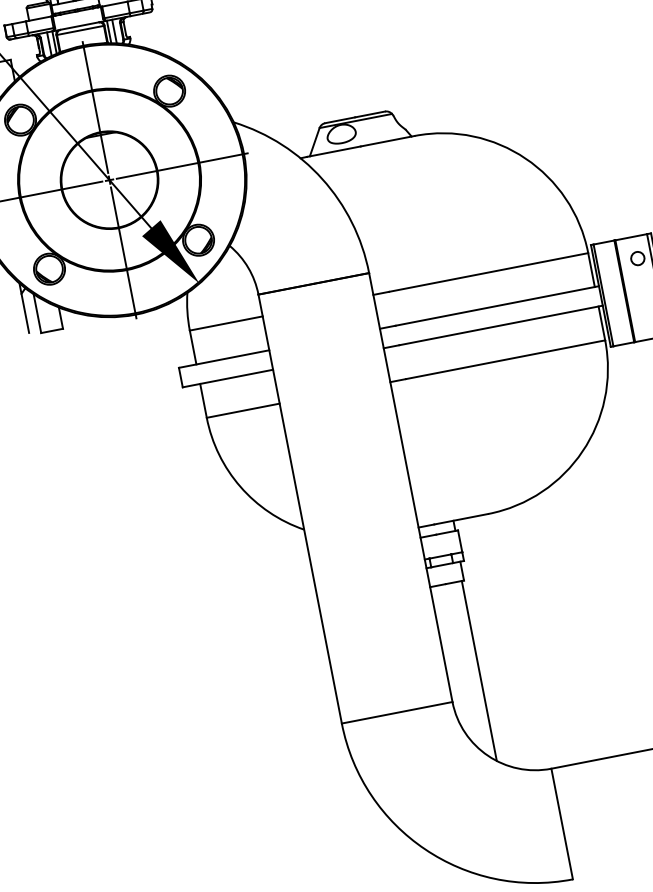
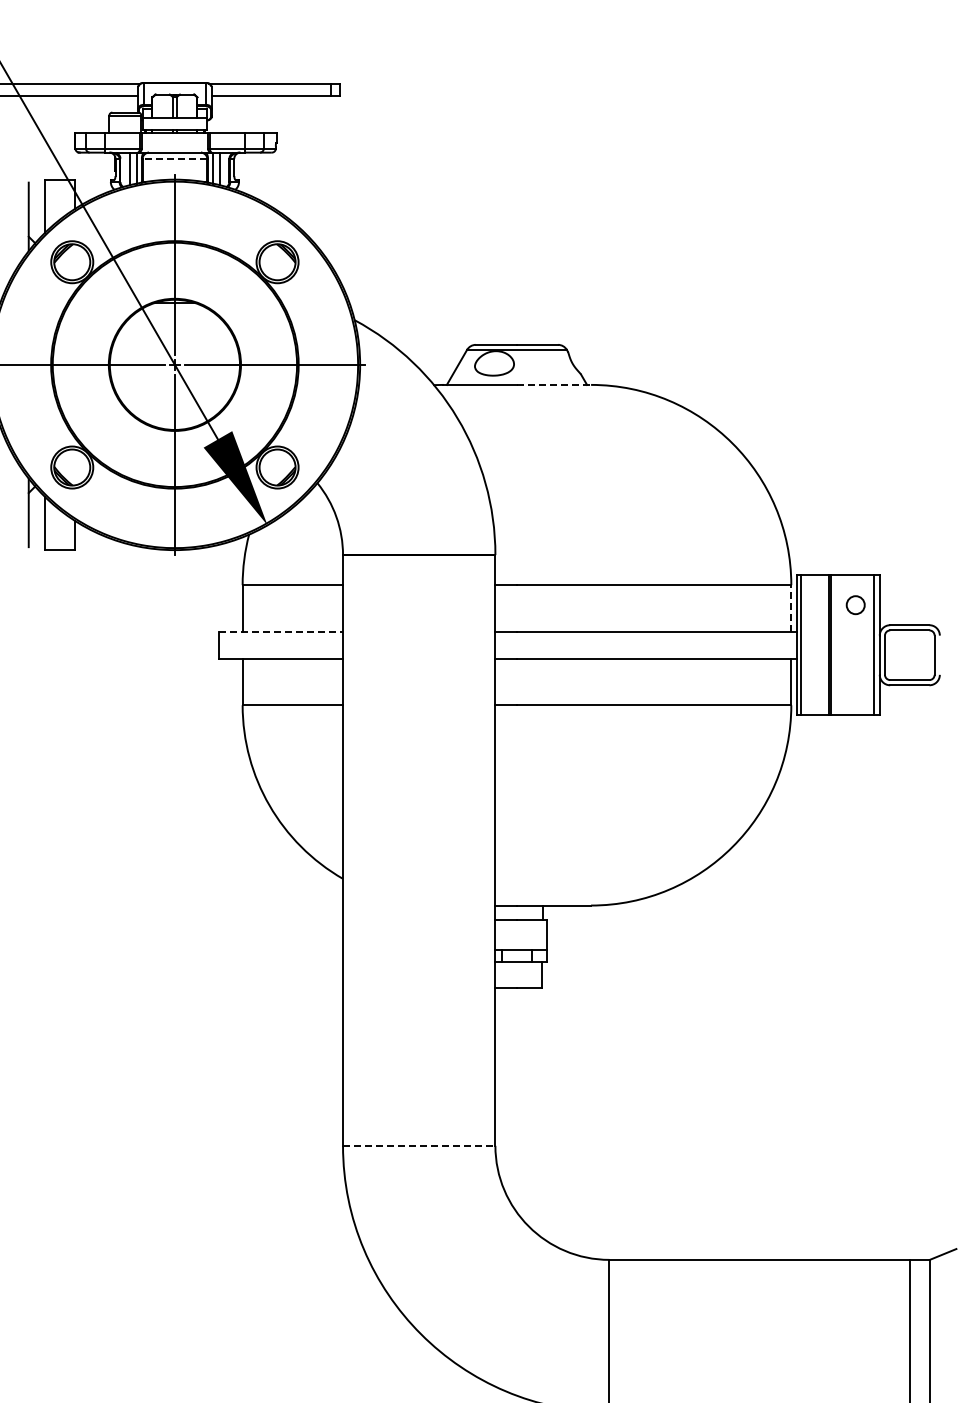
line: (80, 30) -> (174, 158), solid -> dashed
line: (387, 140) -> (554, 384), solid -> dashed
line: (591, 270) -> (791, 608), solid -> dashed
line: (224, 358) -> (281, 631), solid -> dashed
line: (479, 670) -> (539, 1111), removed
line: (397, 712) -> (419, 1145), solid -> dashed

